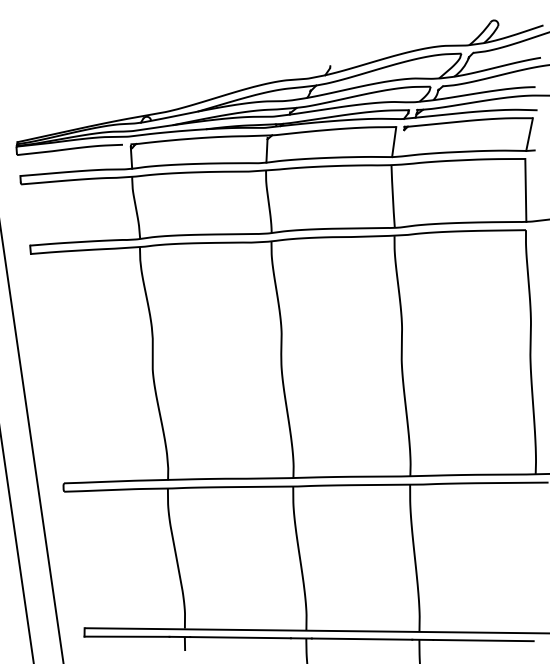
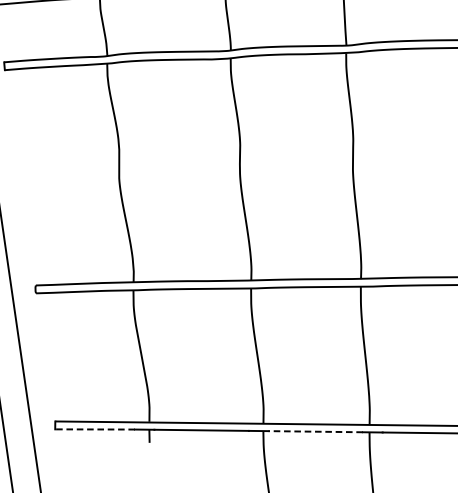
line: (126, 636) -> (94, 429), solid -> dashed
line: (361, 639) -> (315, 432), solid -> dashed

